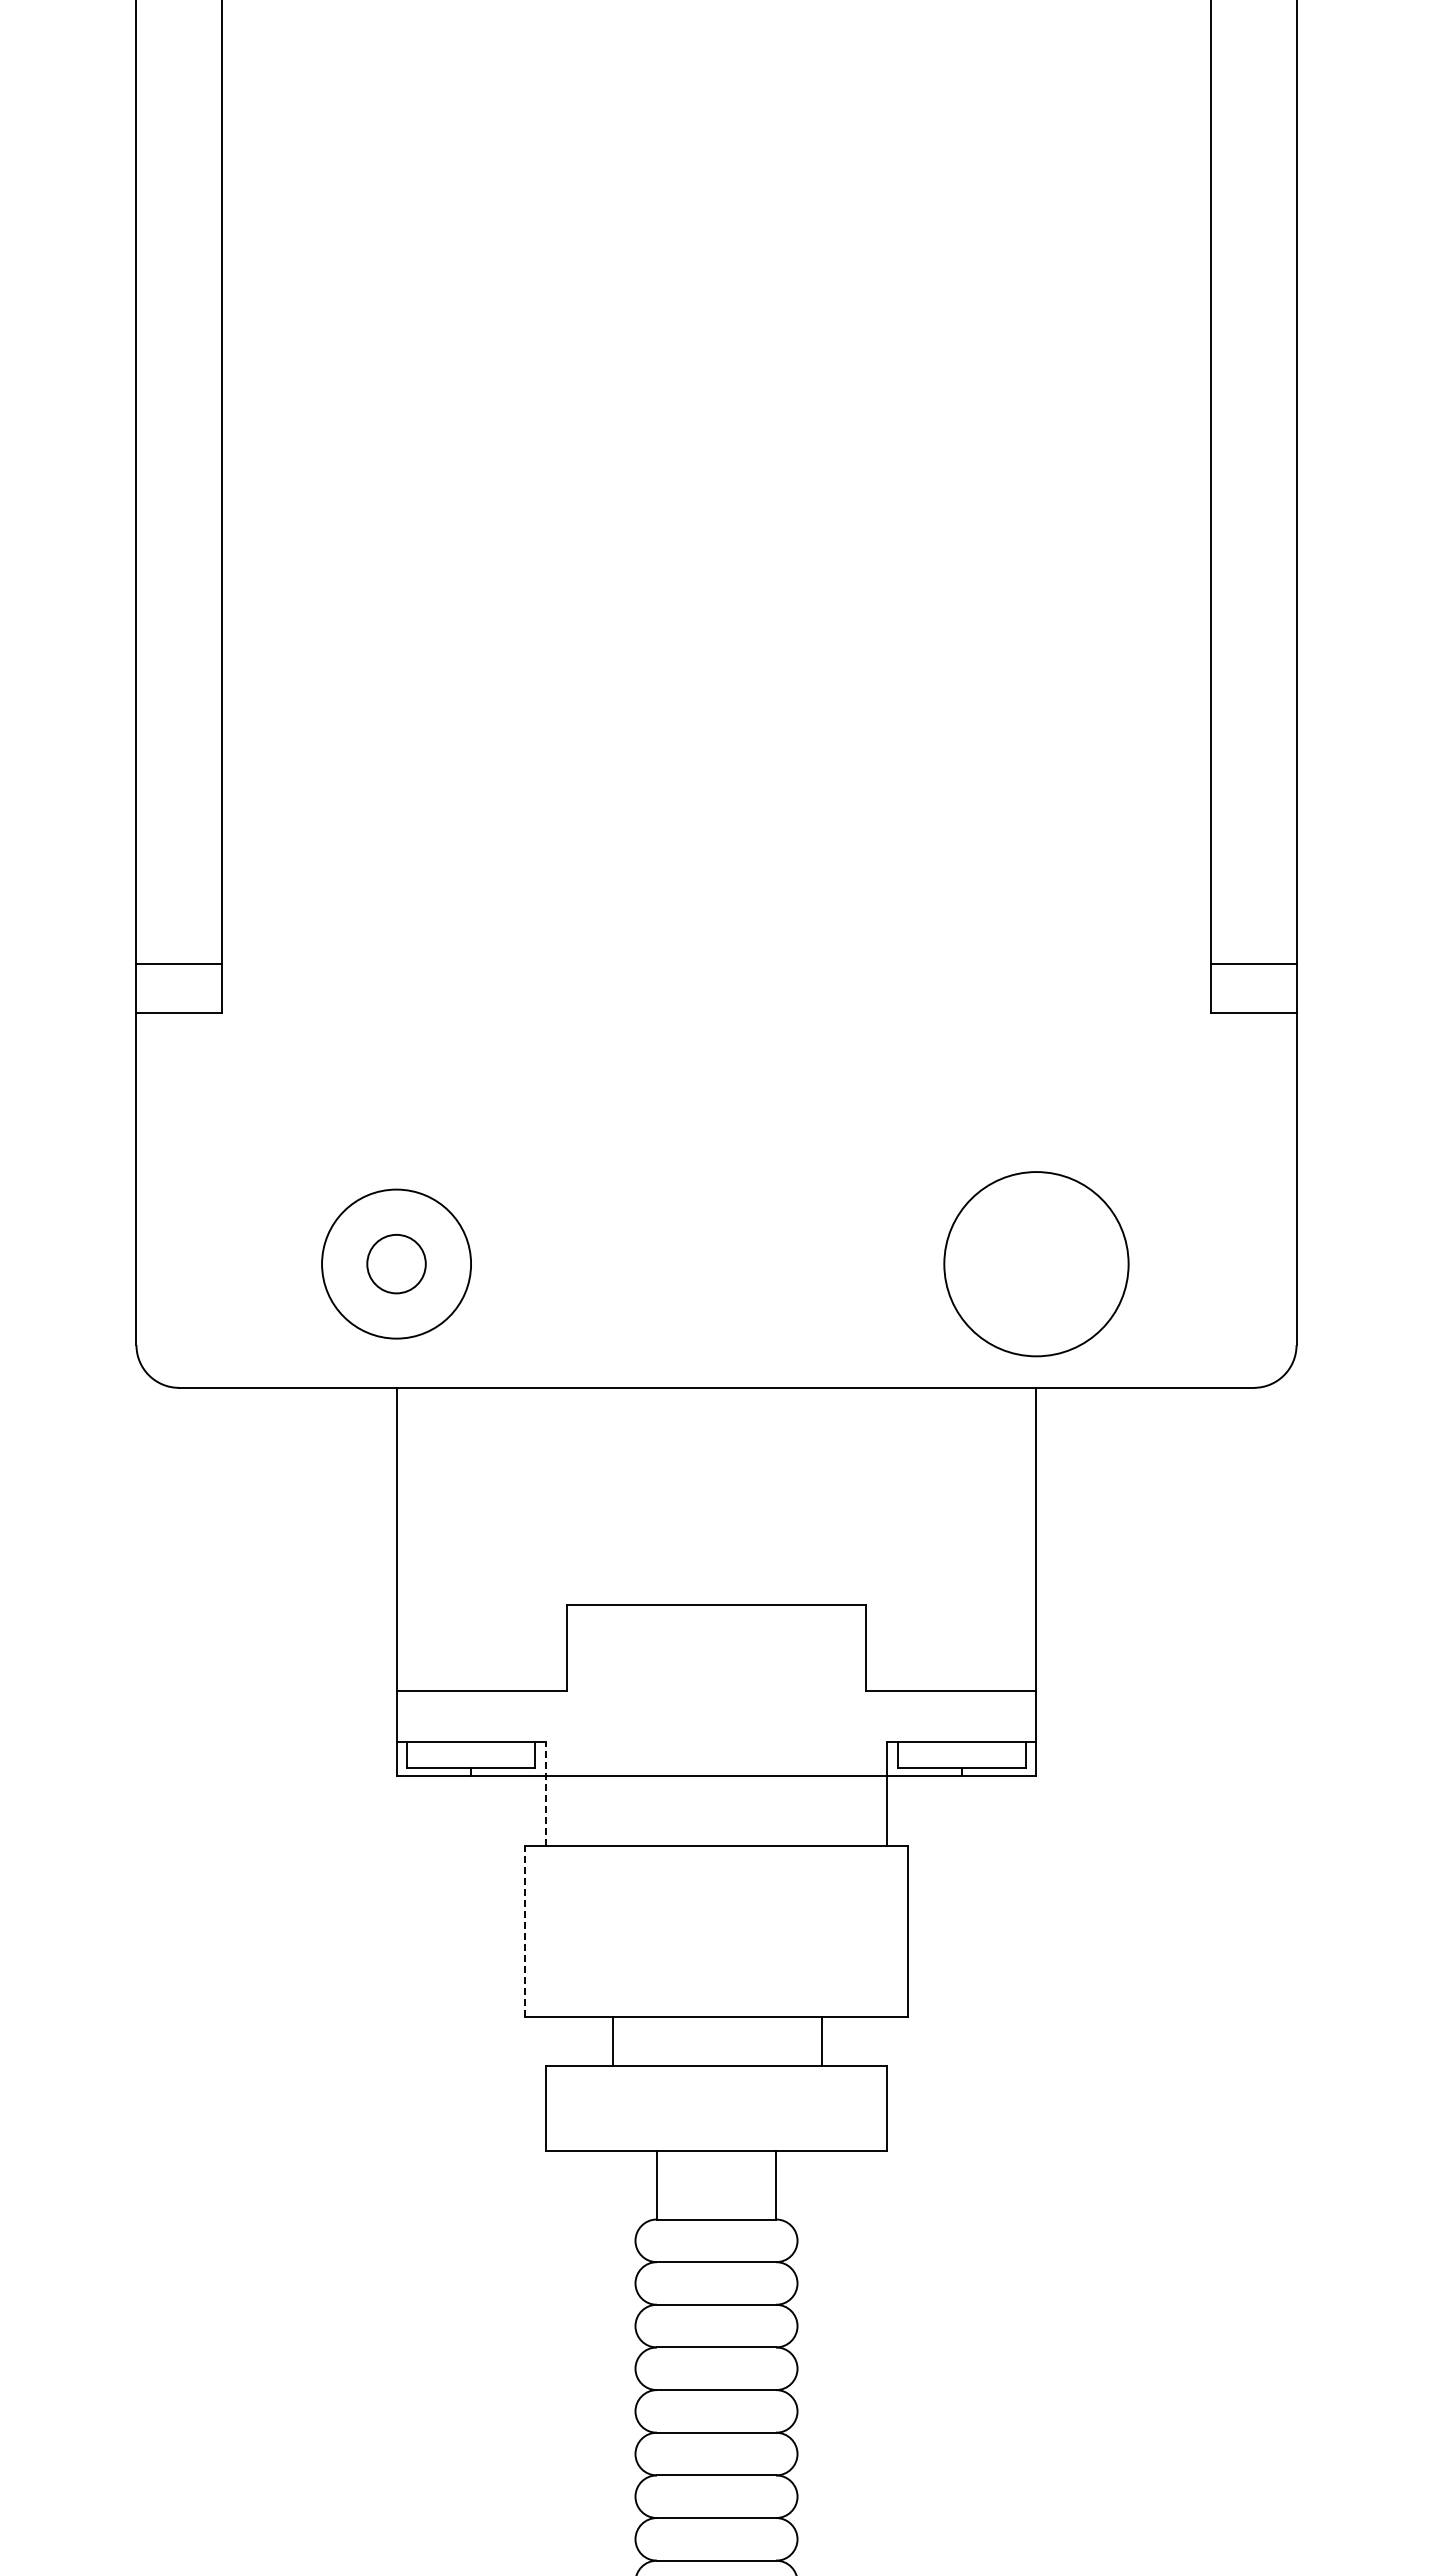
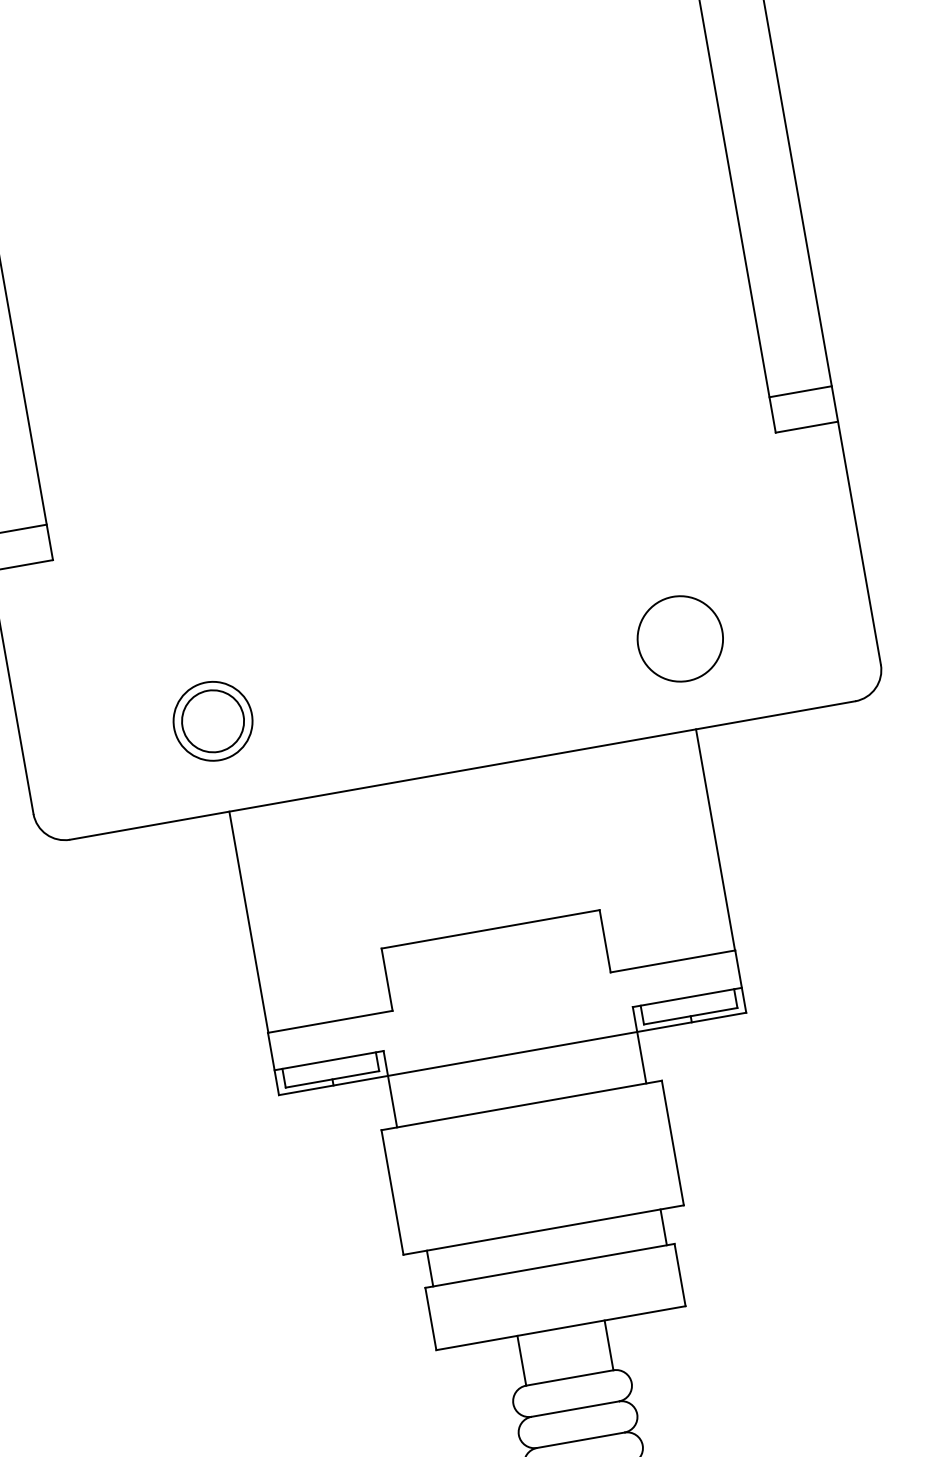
circle: (396, 1263) -> (212, 720), size x0.71
circle: (396, 1263) -> (212, 720), size x1.43
circle: (1035, 1263) -> (679, 638), size x0.62
line: (545, 1793) -> (390, 1088), dashed -> solid
line: (524, 1931) -> (392, 1192), dashed -> solid
line: (612, 2041) -> (430, 1268), moved
line: (822, 2041) -> (663, 1227), moved

